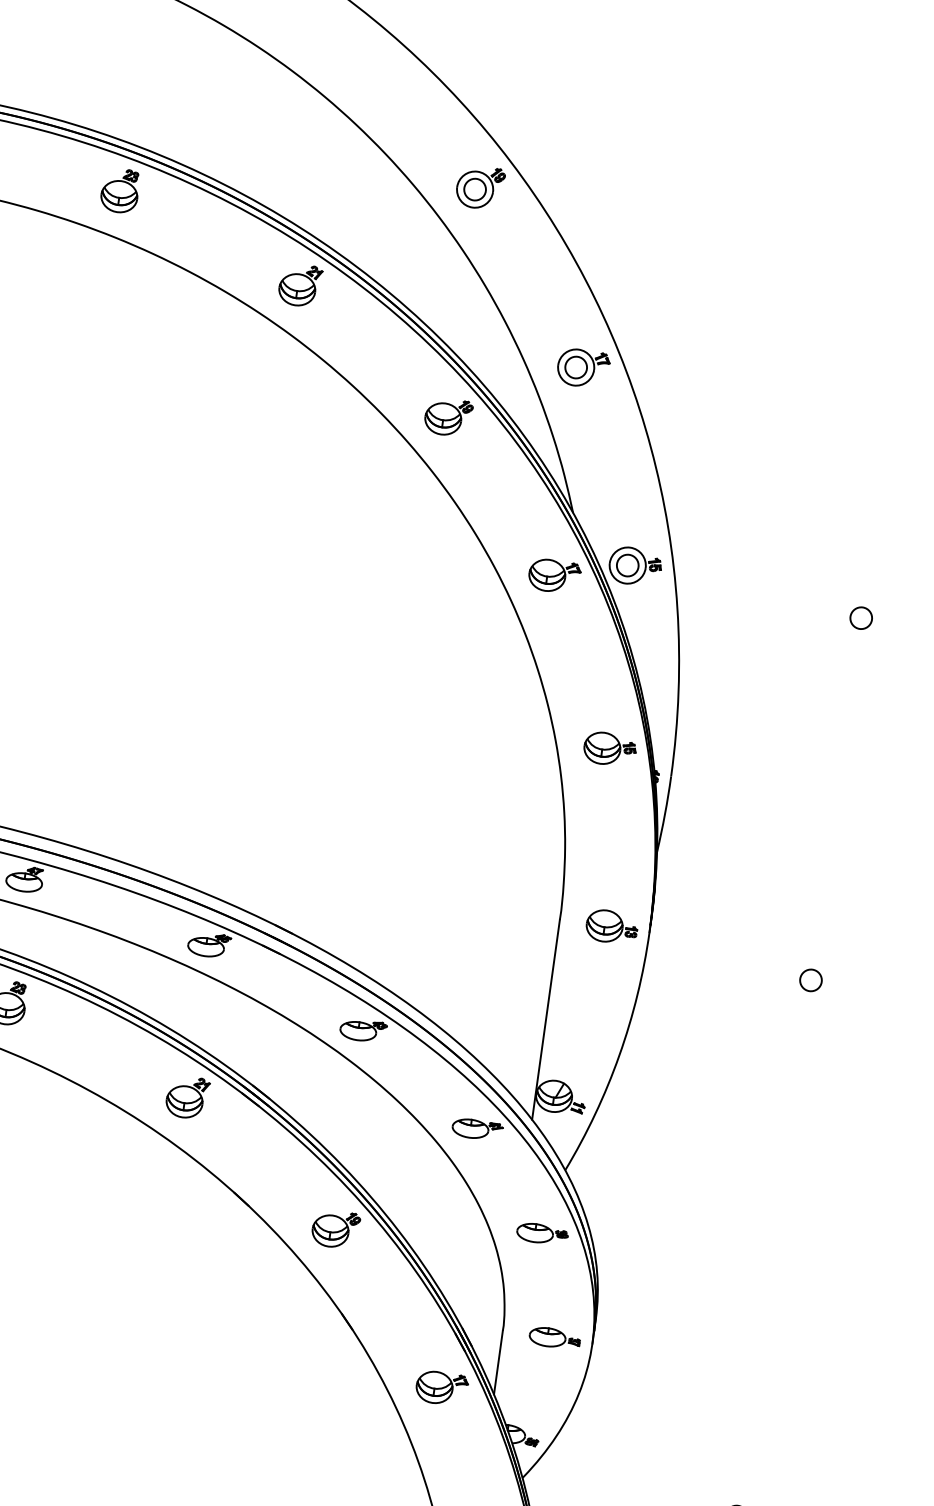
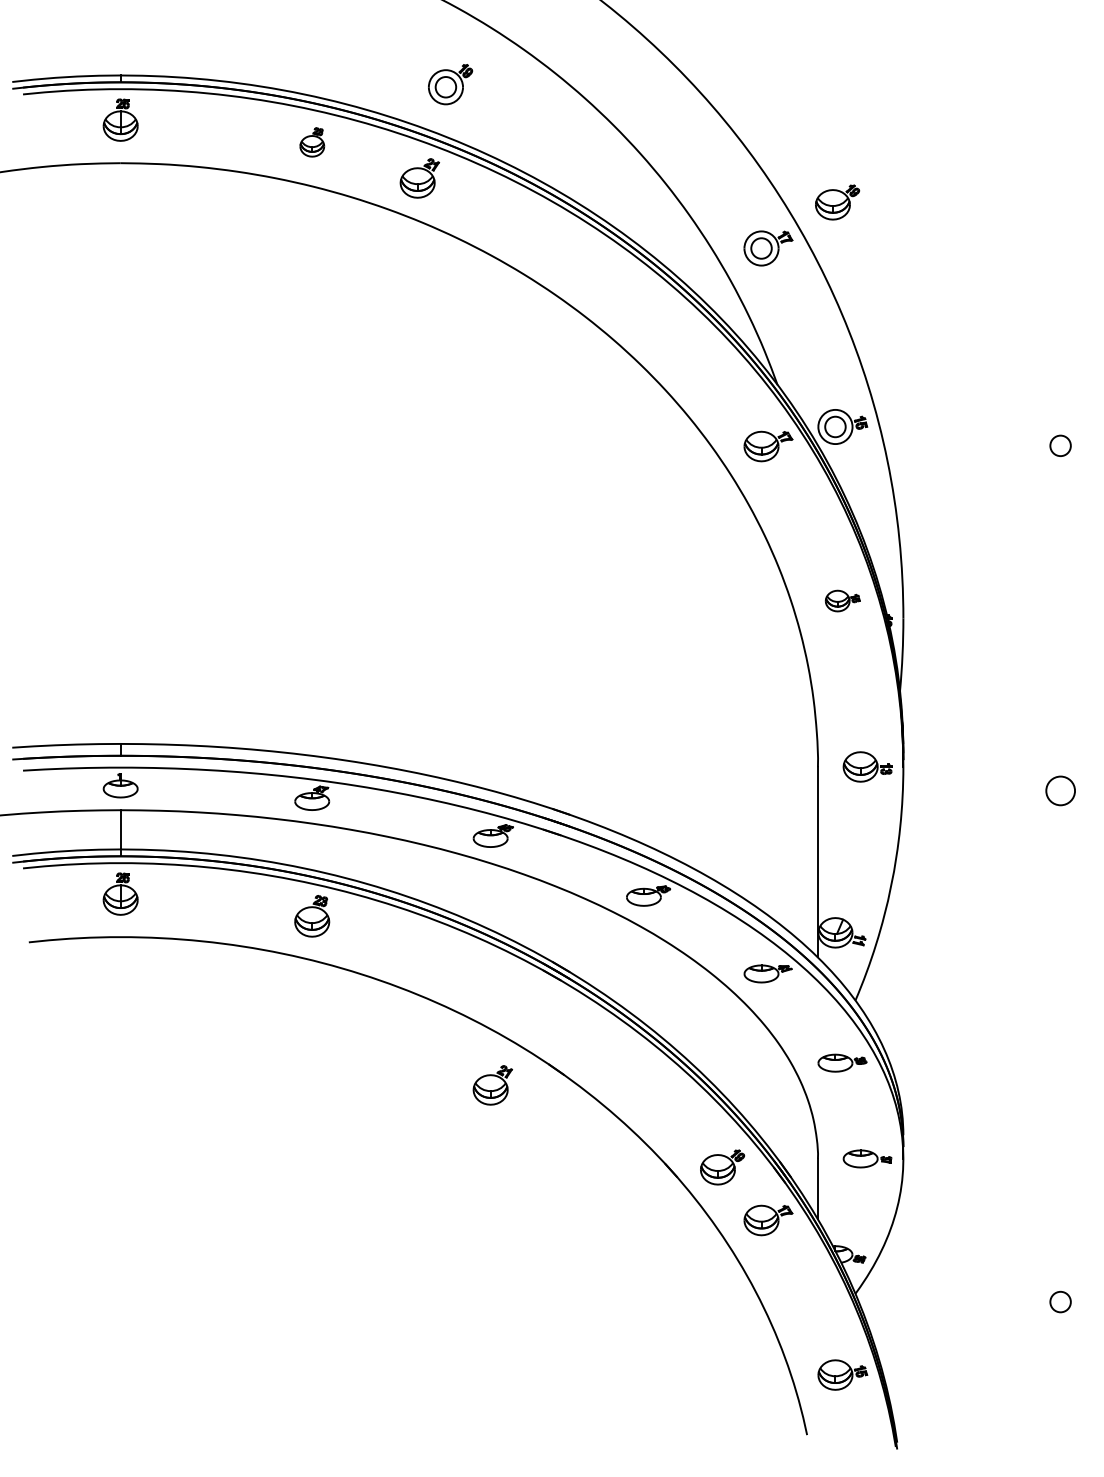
part: (480, 187) -> (450, 84), moved
part: (120, 190) -> (312, 142), size x0.7
part: (299, 285) -> (419, 178), moved
part: (448, 417) -> (837, 202), moved
part: (609, 748) -> (842, 600), size x0.7
circle: (810, 980) -> (1060, 791), size x1.4
part: (187, 1097) -> (492, 1085), moved
part: (335, 1229) -> (722, 1167), moved

